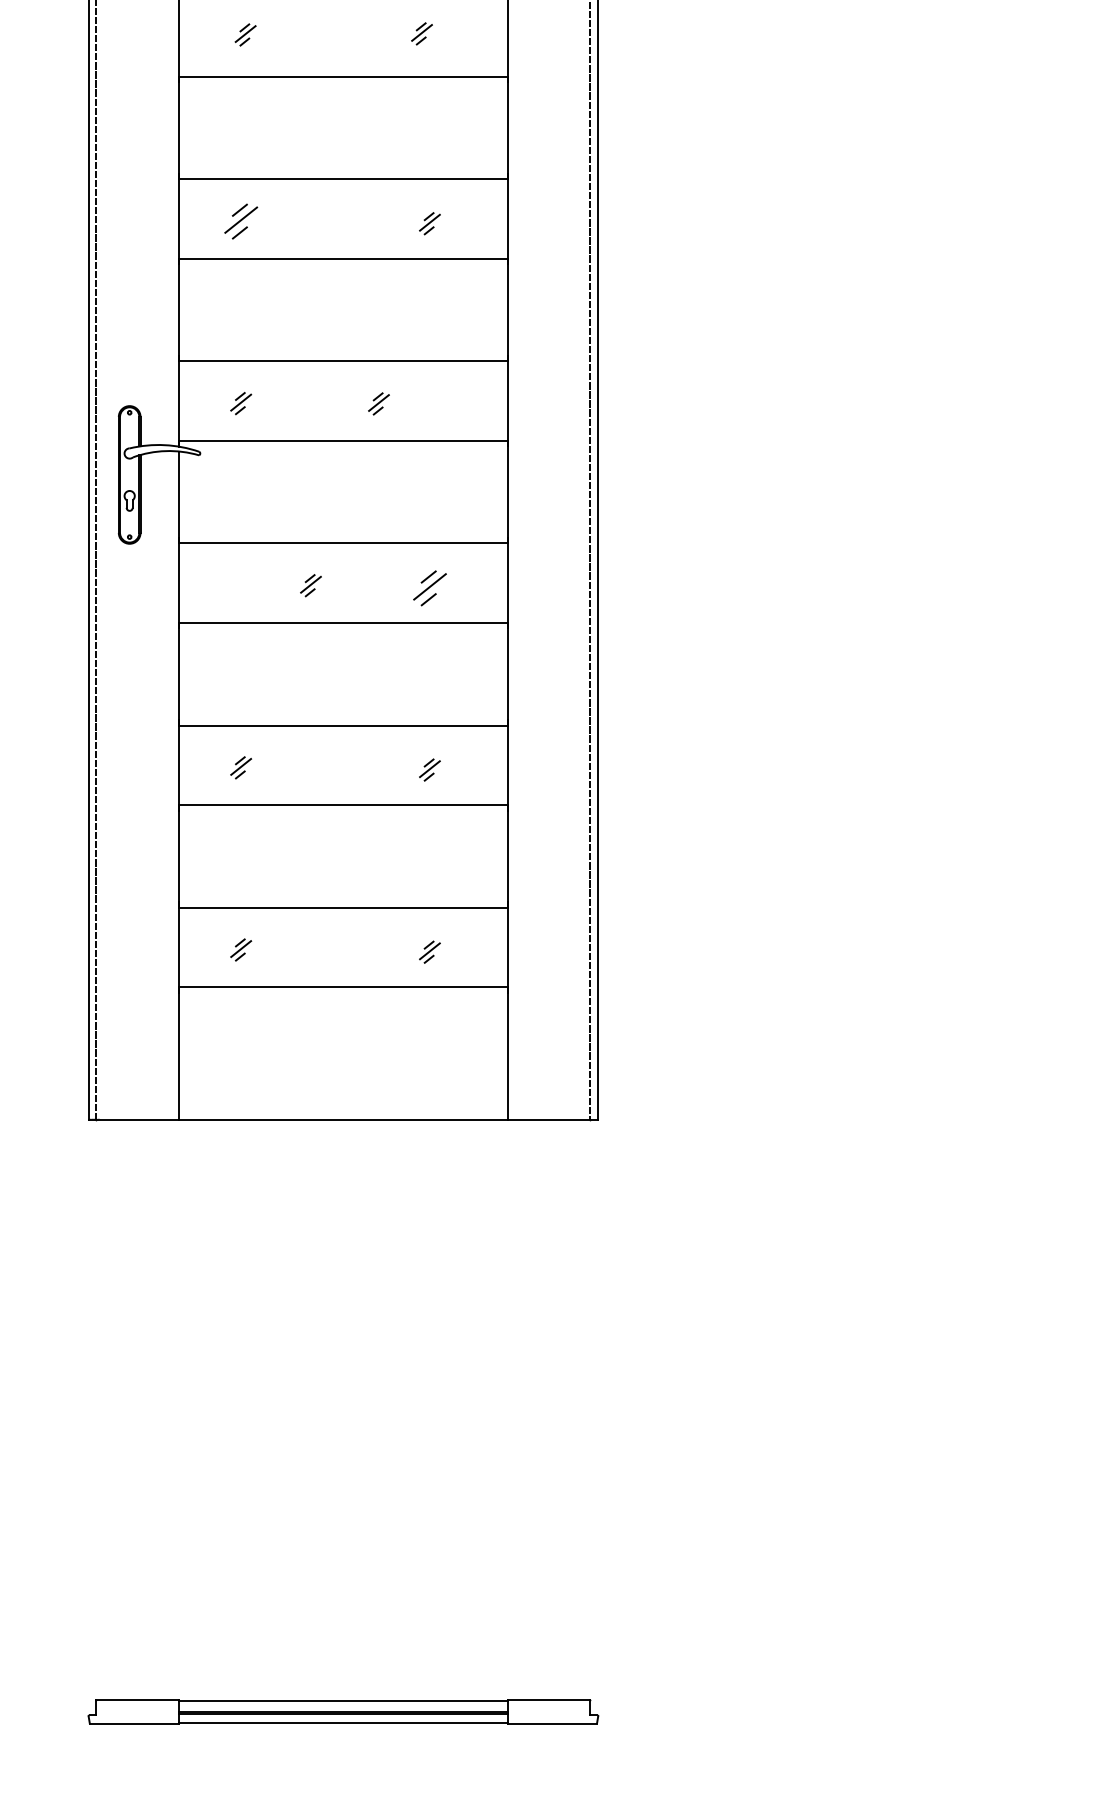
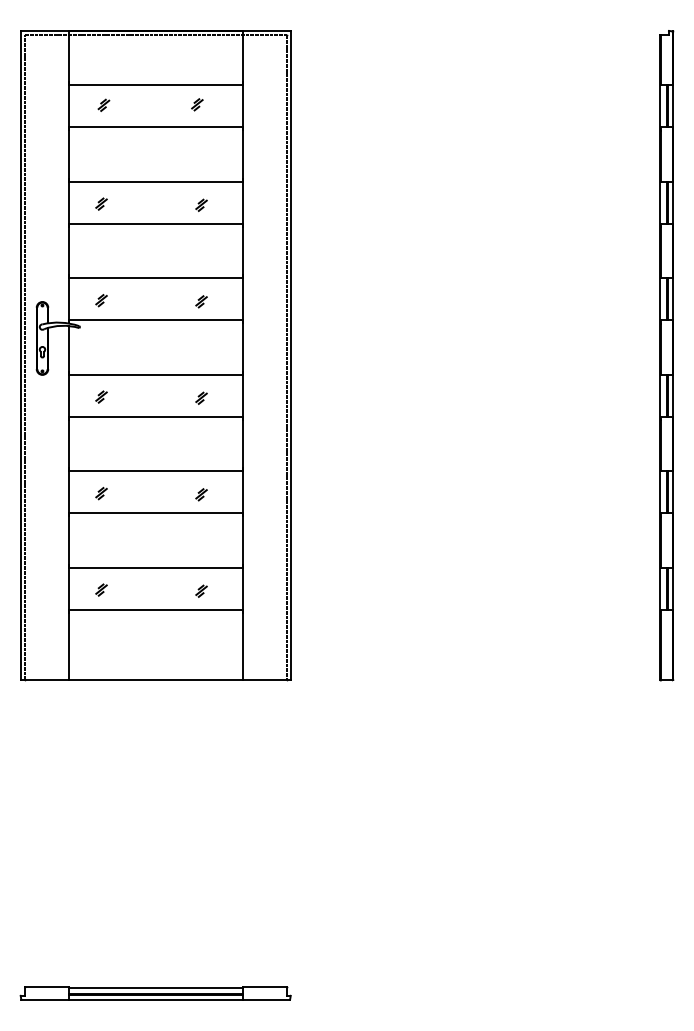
part: (241, 220) -> (101, 203), size x0.62
part: (378, 403) -> (201, 301), moved
part: (310, 584) -> (101, 396), moved
part: (429, 586) -> (201, 397), size x0.62

